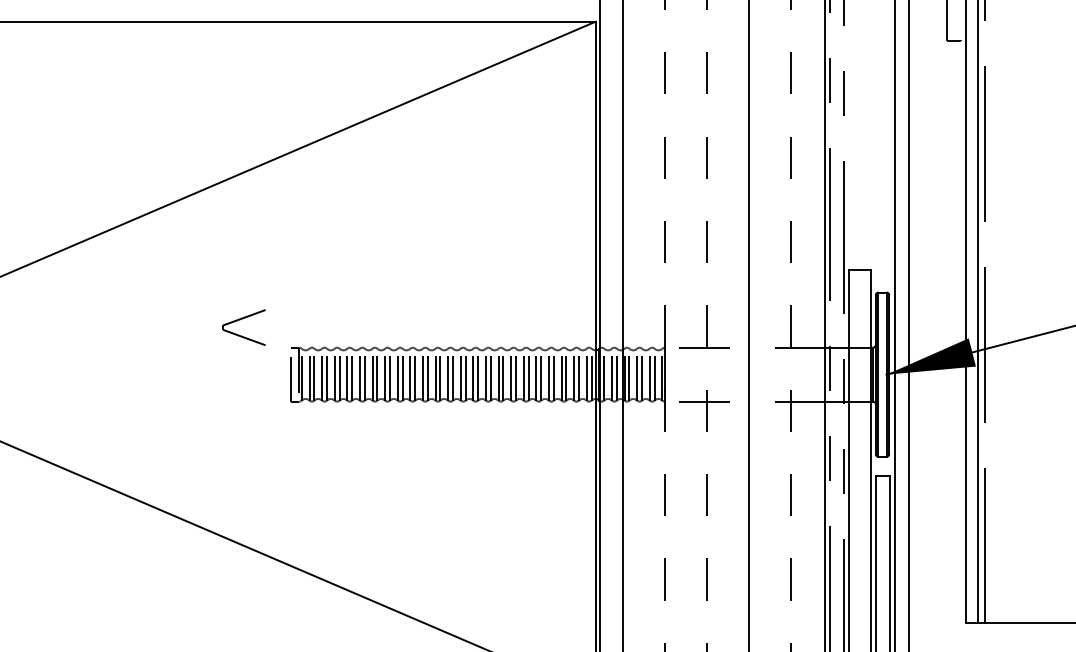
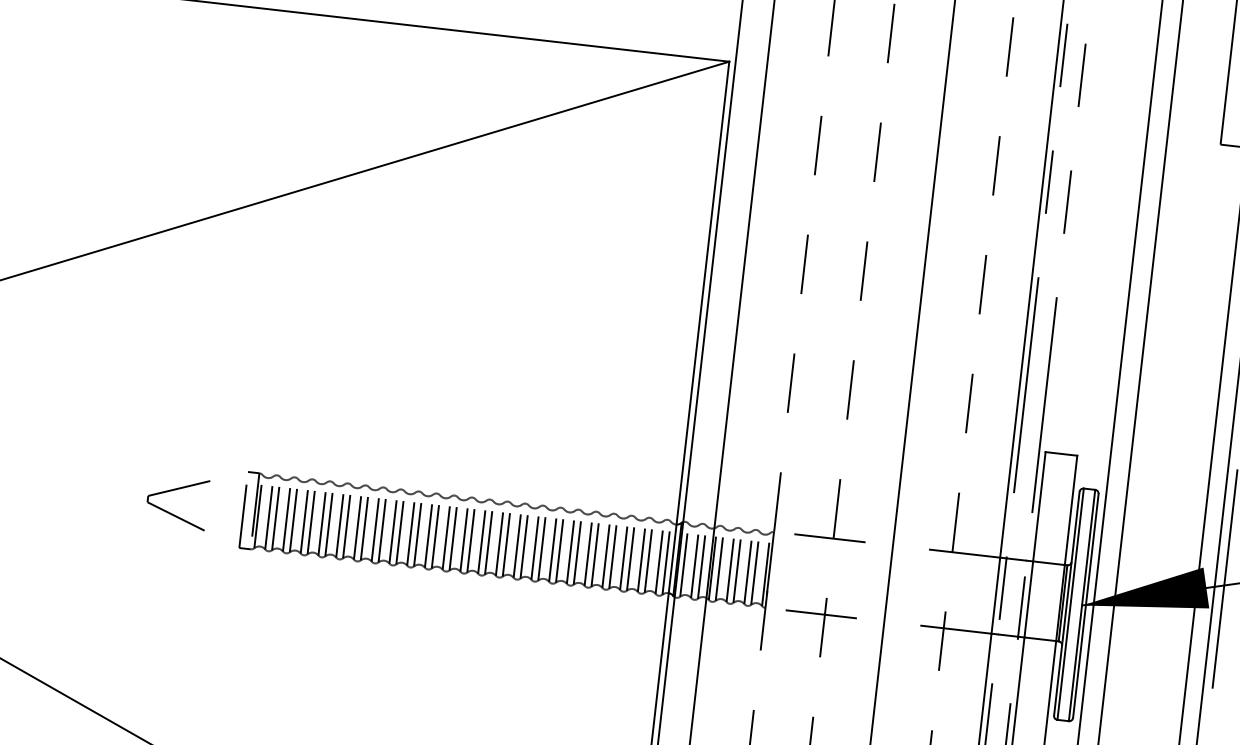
part: (240, 320) -> (173, 491), moved

